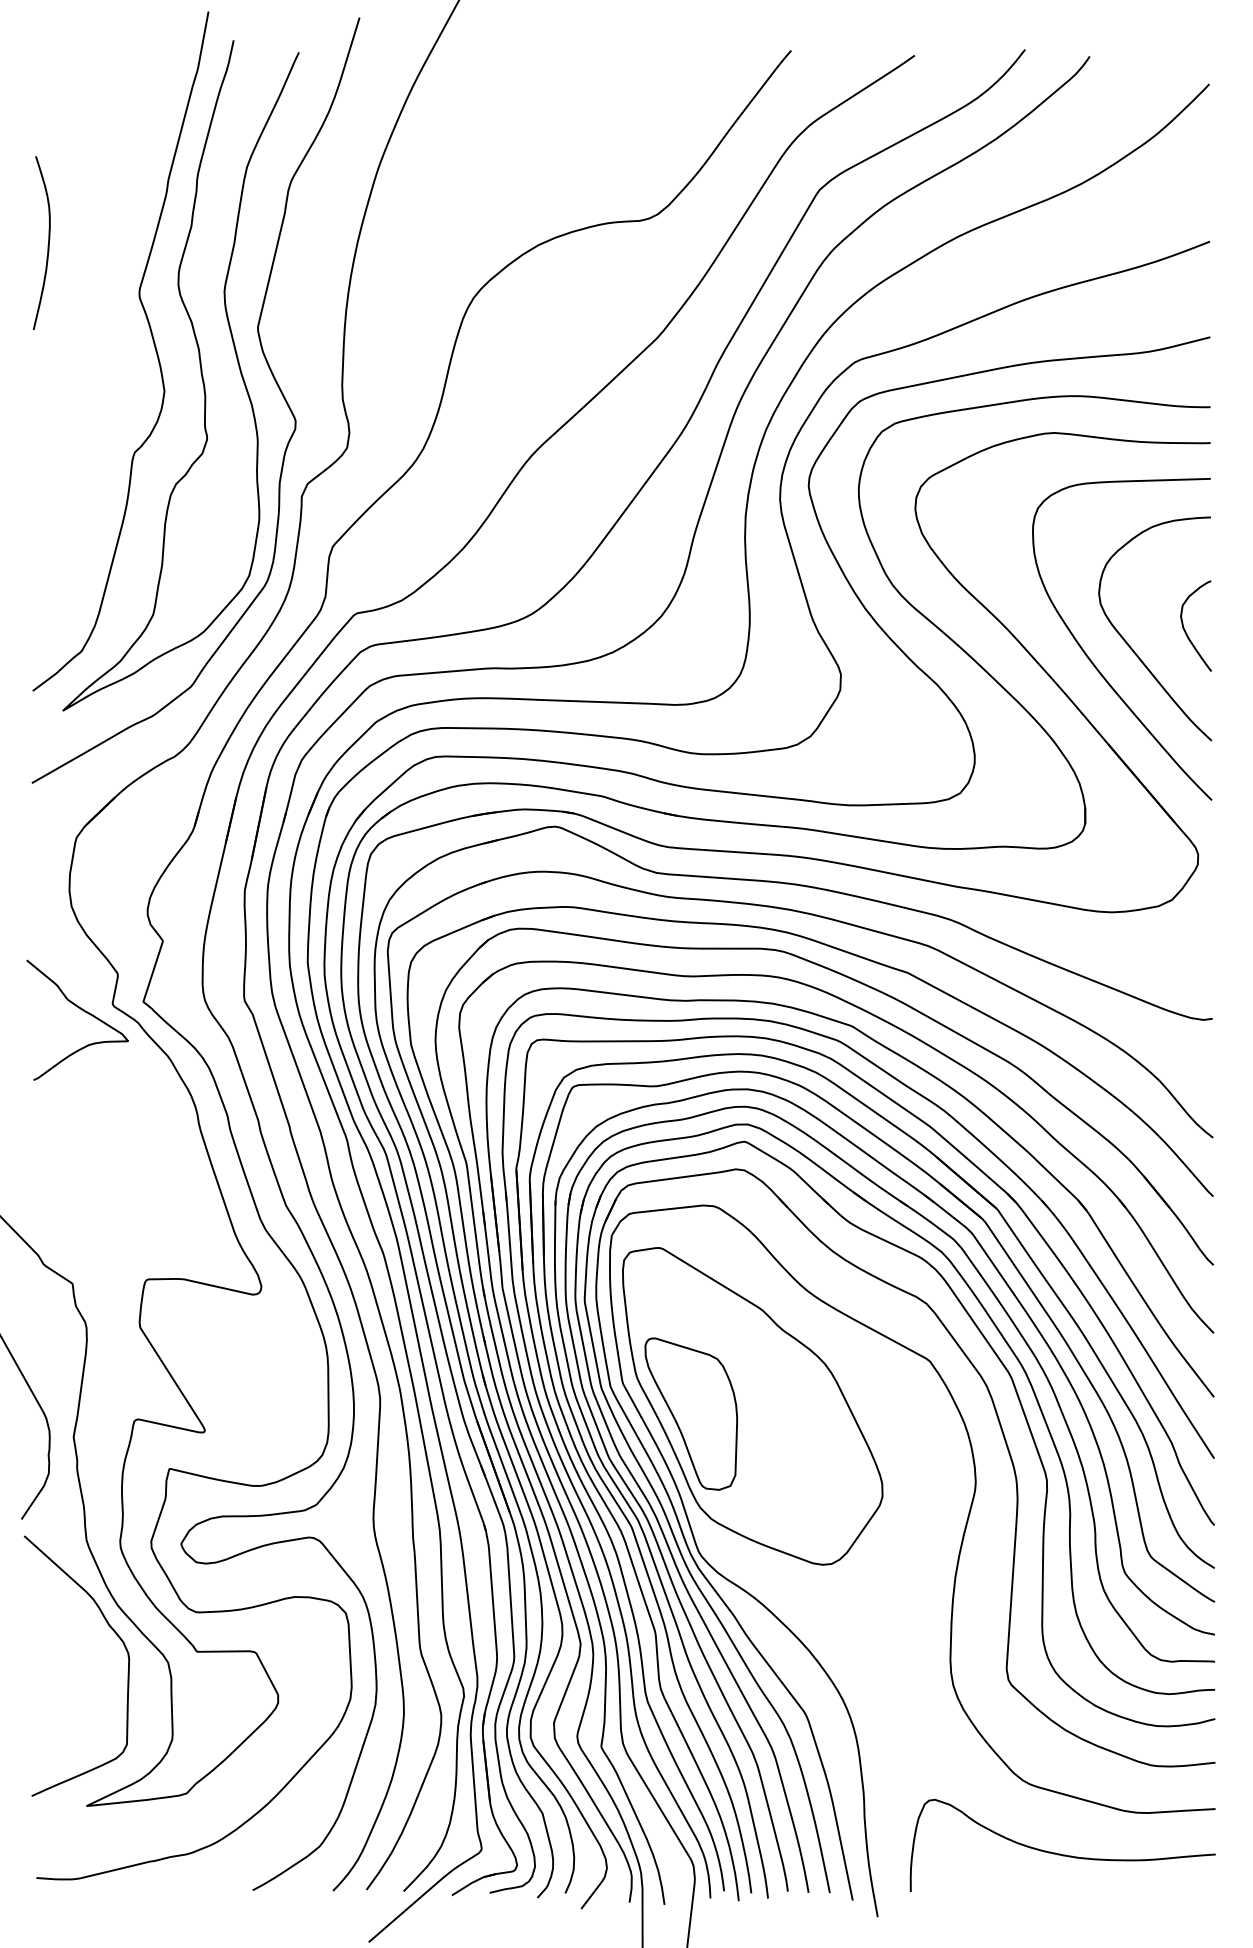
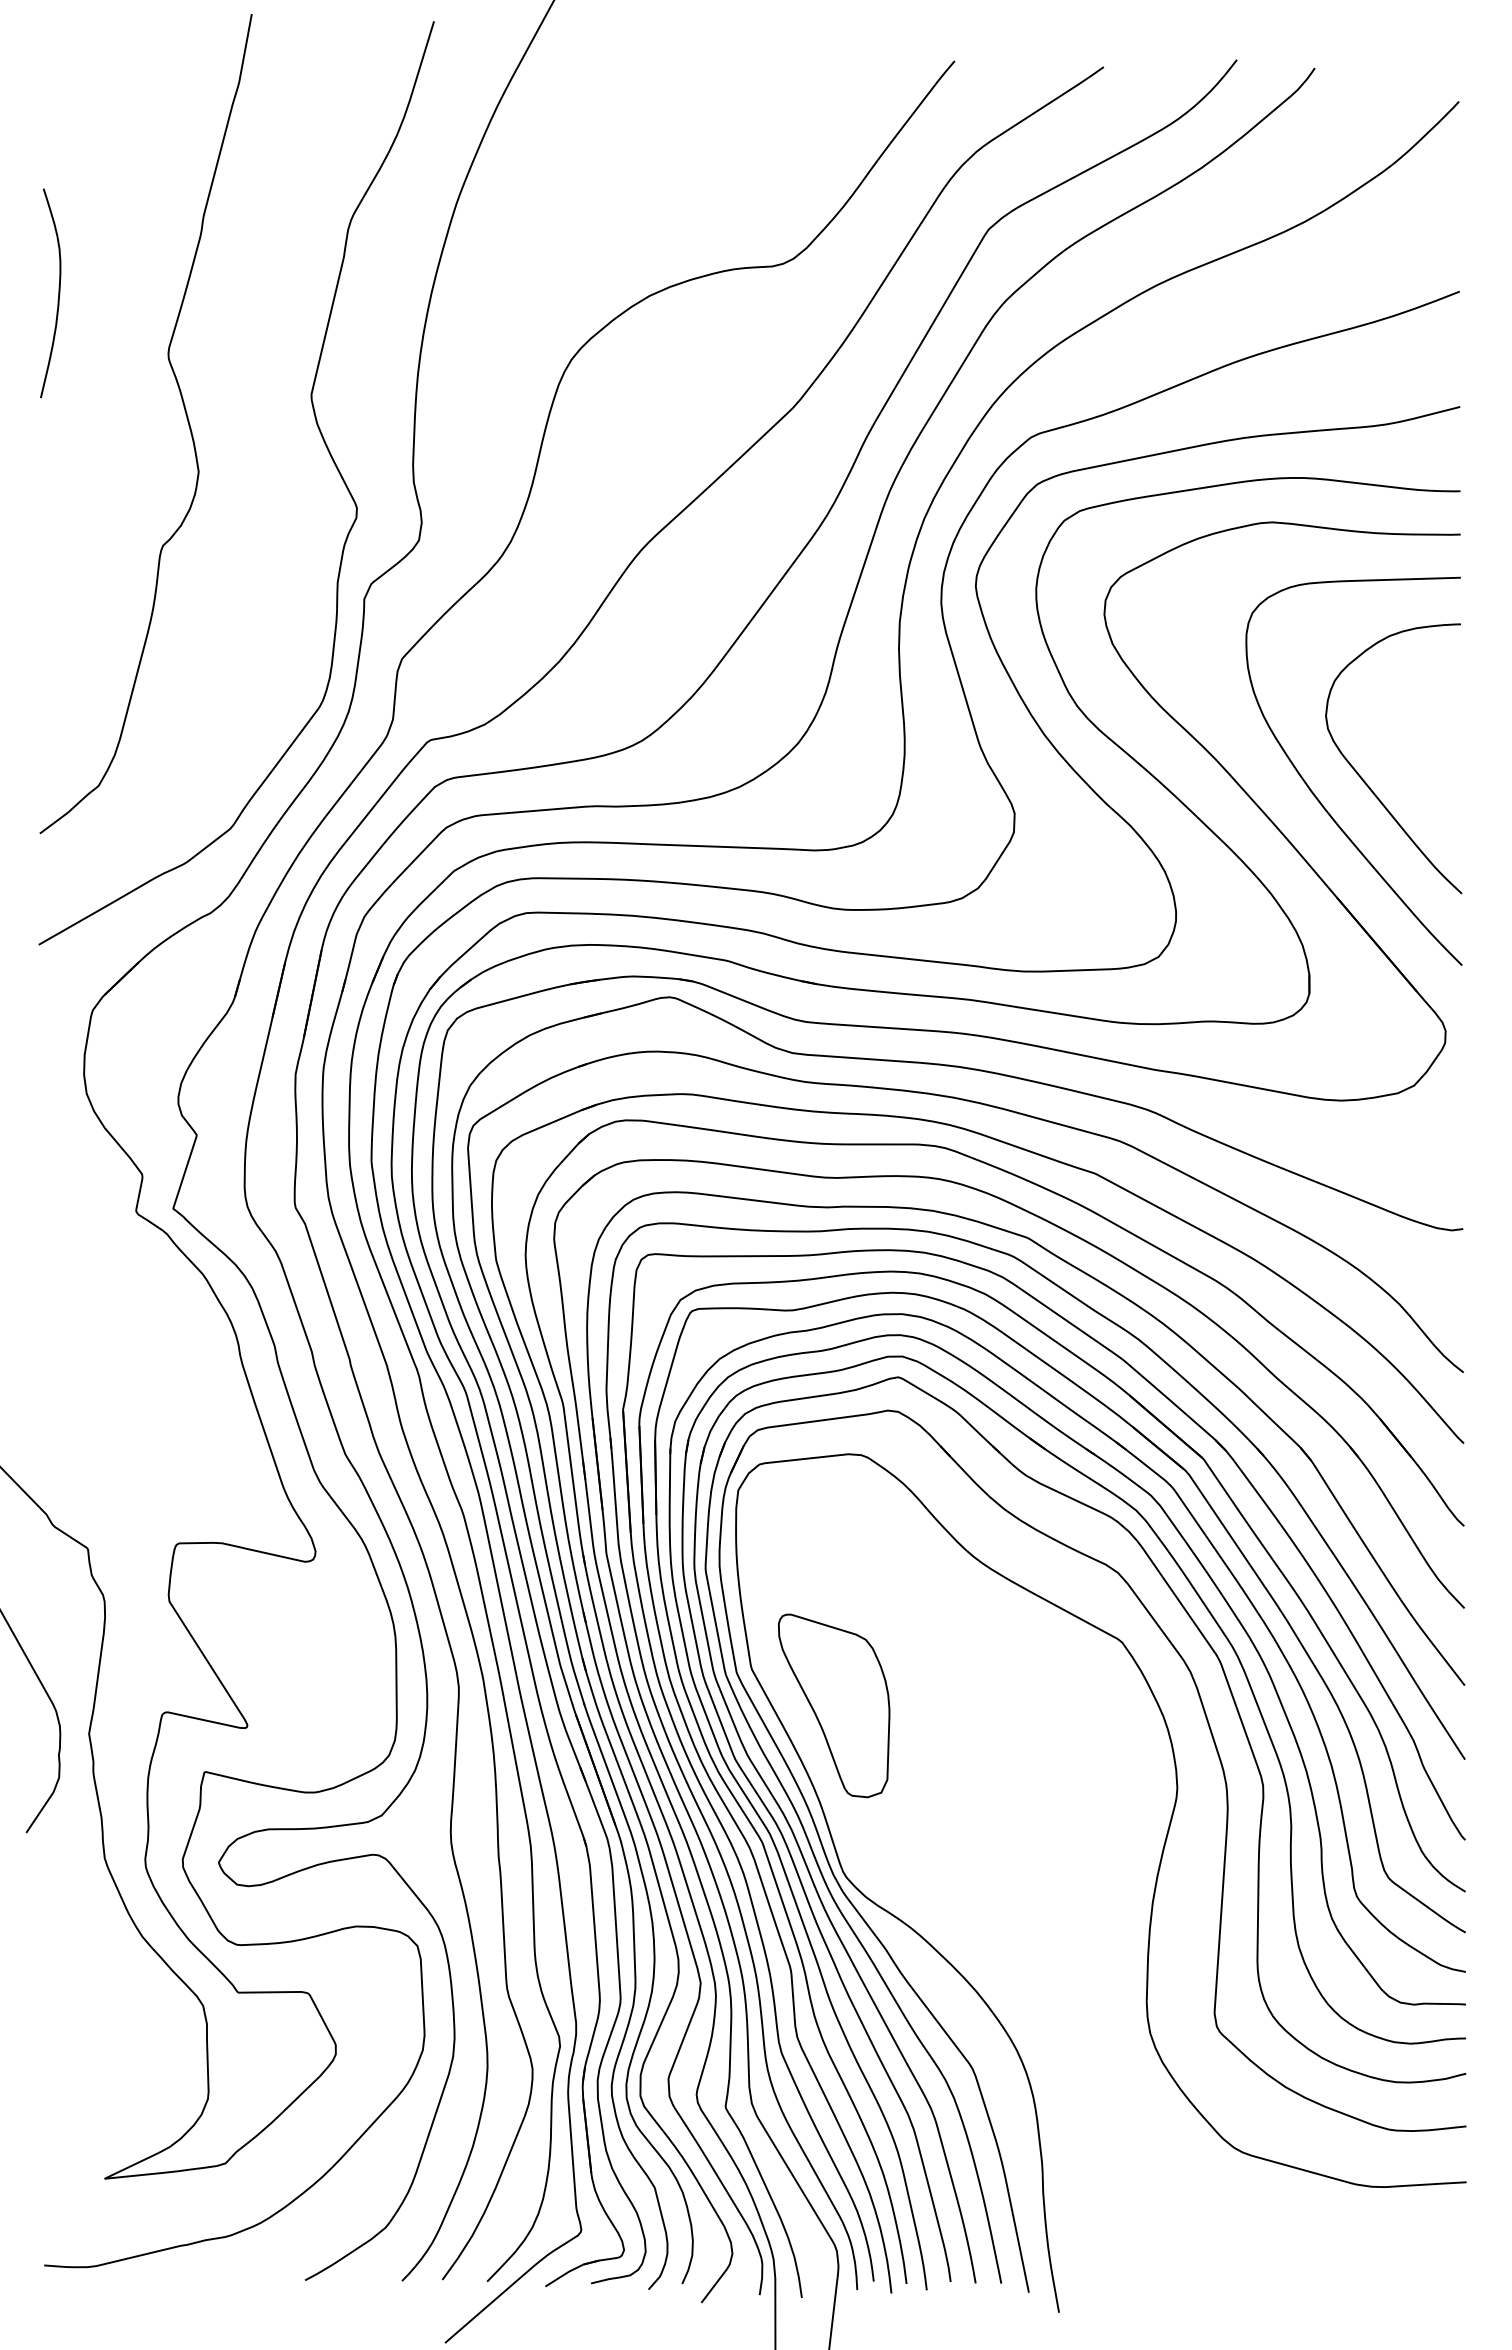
curve: (200, 374) -> (242, 451), removed
curve: (1186, 632) -> (1431, 762), removed
curve: (83, 1011) -> (101, 1220), removed
part: (752, 1406) -> (907, 1696), removed
curve: (117, 1635) -> (141, 1973), removed
curve: (1061, 1853) -> (1280, 2236), removed

